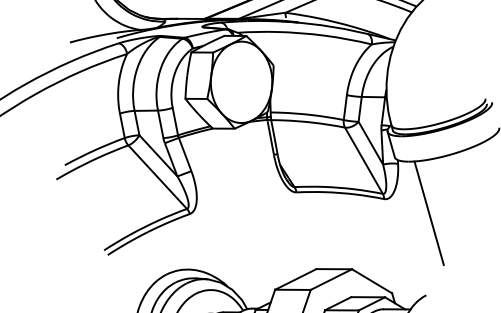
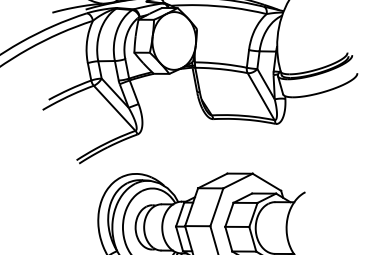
line: (429, 212) -> (307, 133), removed

